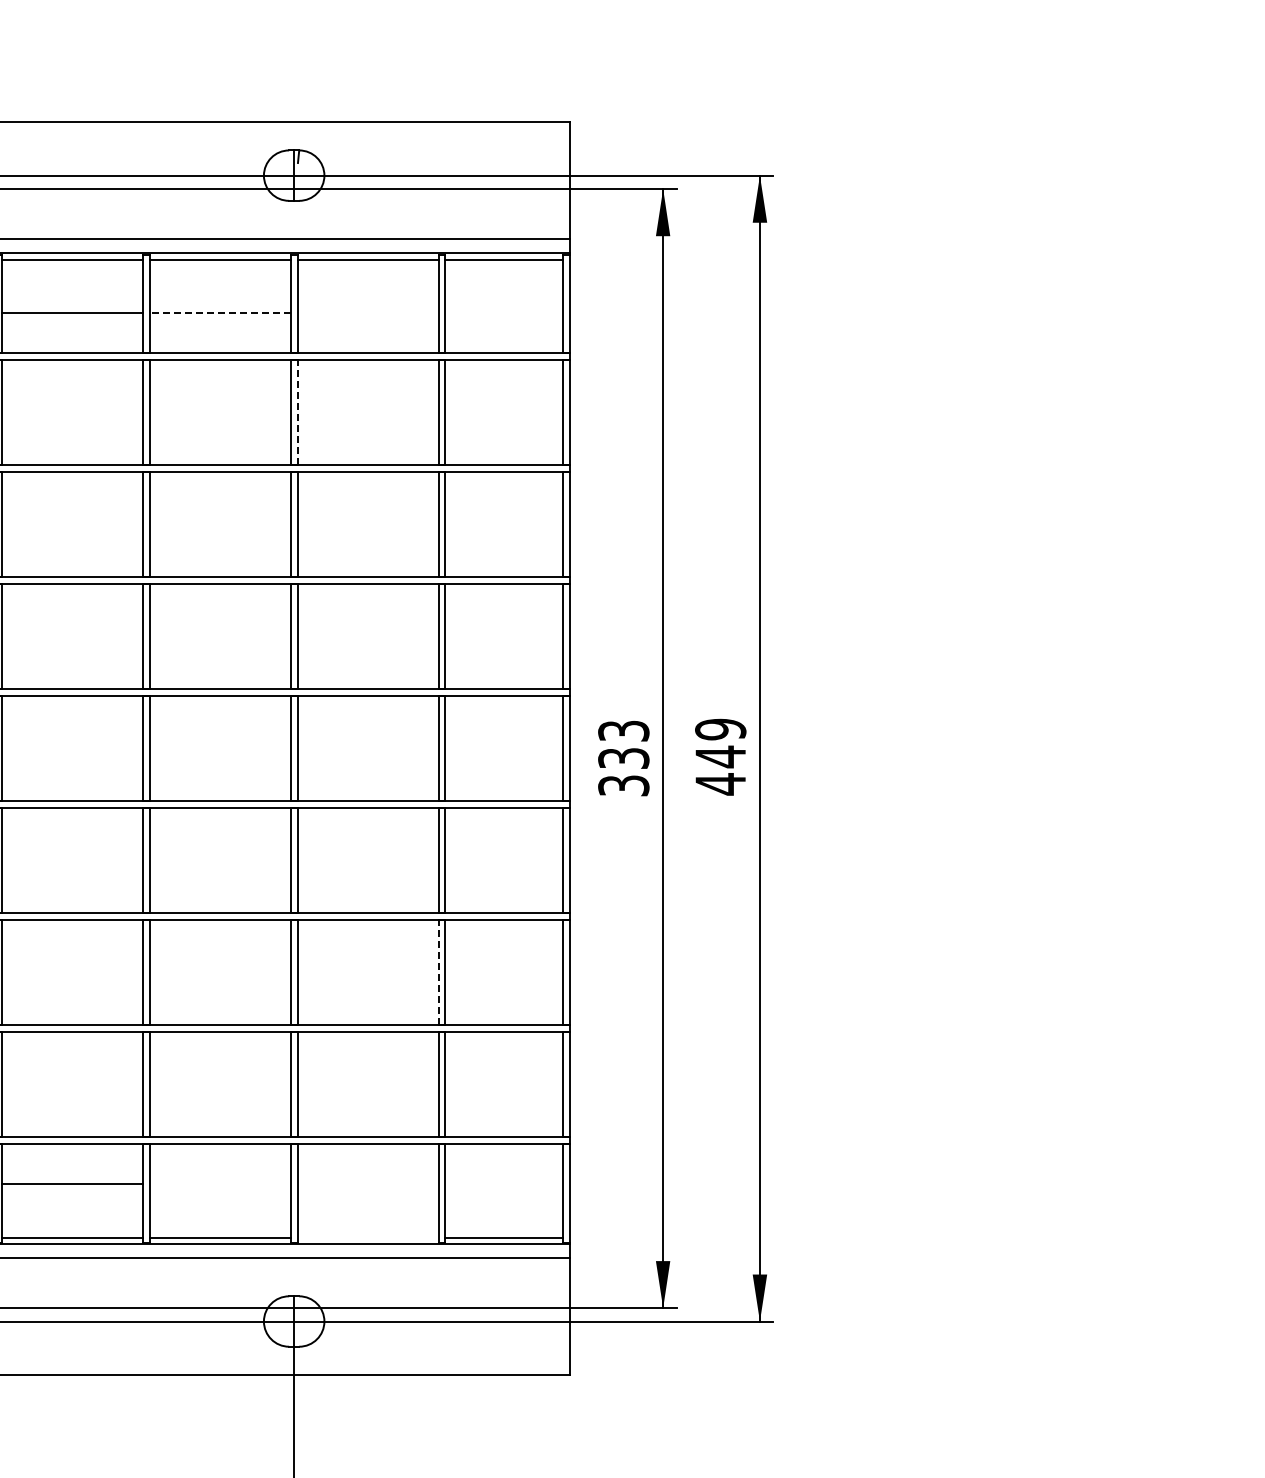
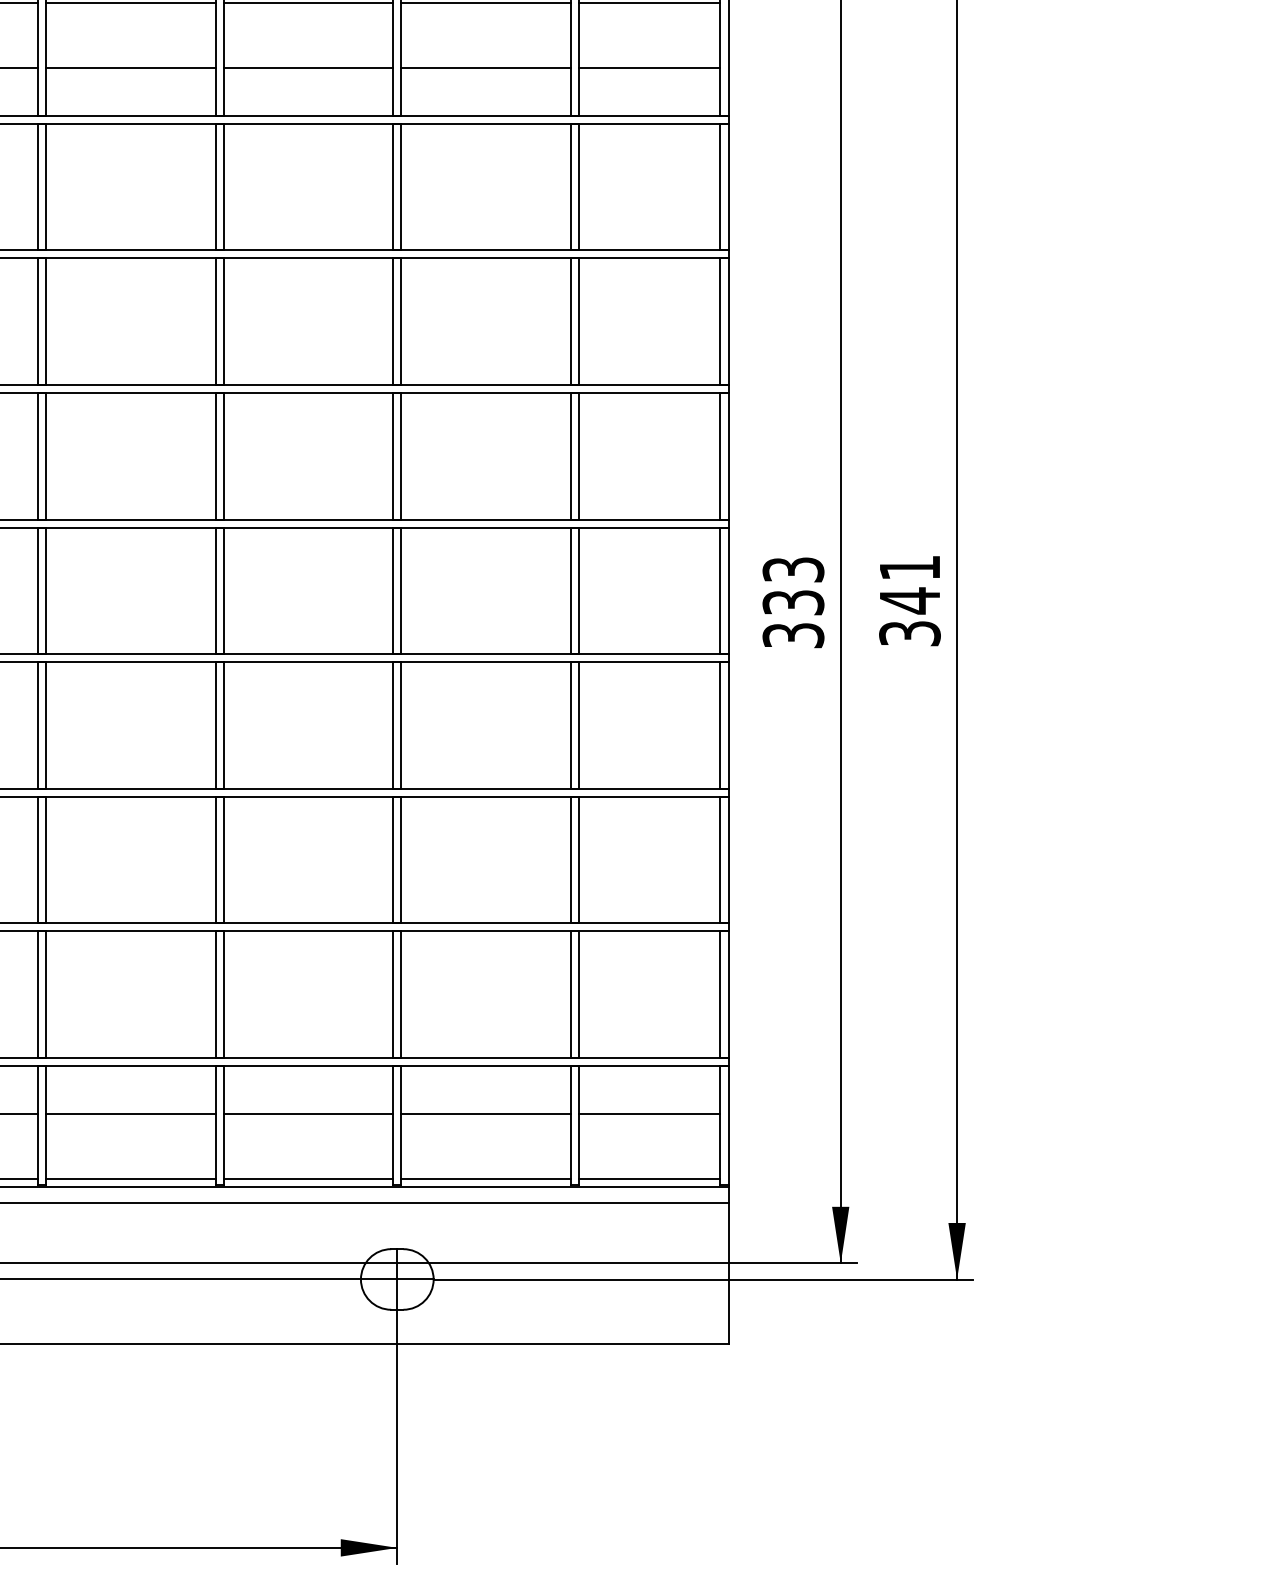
line: (220, 313) -> (308, 67), dashed -> solid
line: (367, 313) -> (485, 67), added
line: (504, 313) -> (650, 67), added
line: (297, 412) -> (401, 186), dashed -> solid
text: (720, 756) -> (909, 600), 449 -> 341
line: (438, 972) -> (570, 859), dashed -> solid
line: (219, 1183) -> (307, 1113), added
line: (367, 1183) -> (485, 1113), added
line: (504, 1183) -> (650, 1113), added
line: (367, 1237) -> (485, 1178), added

